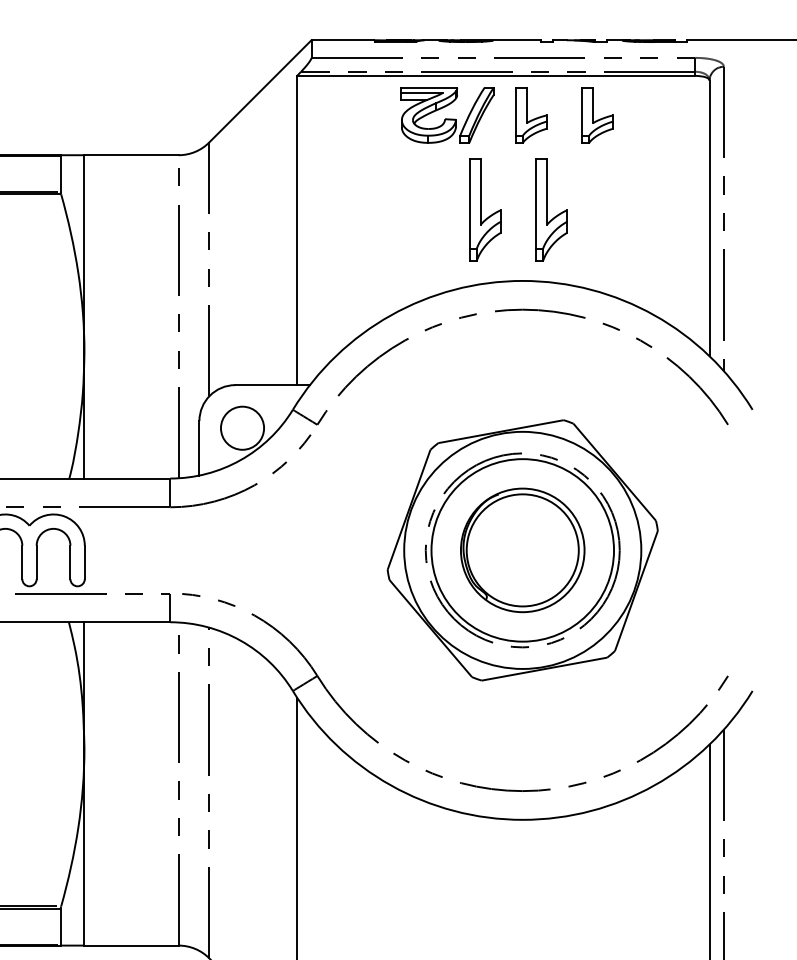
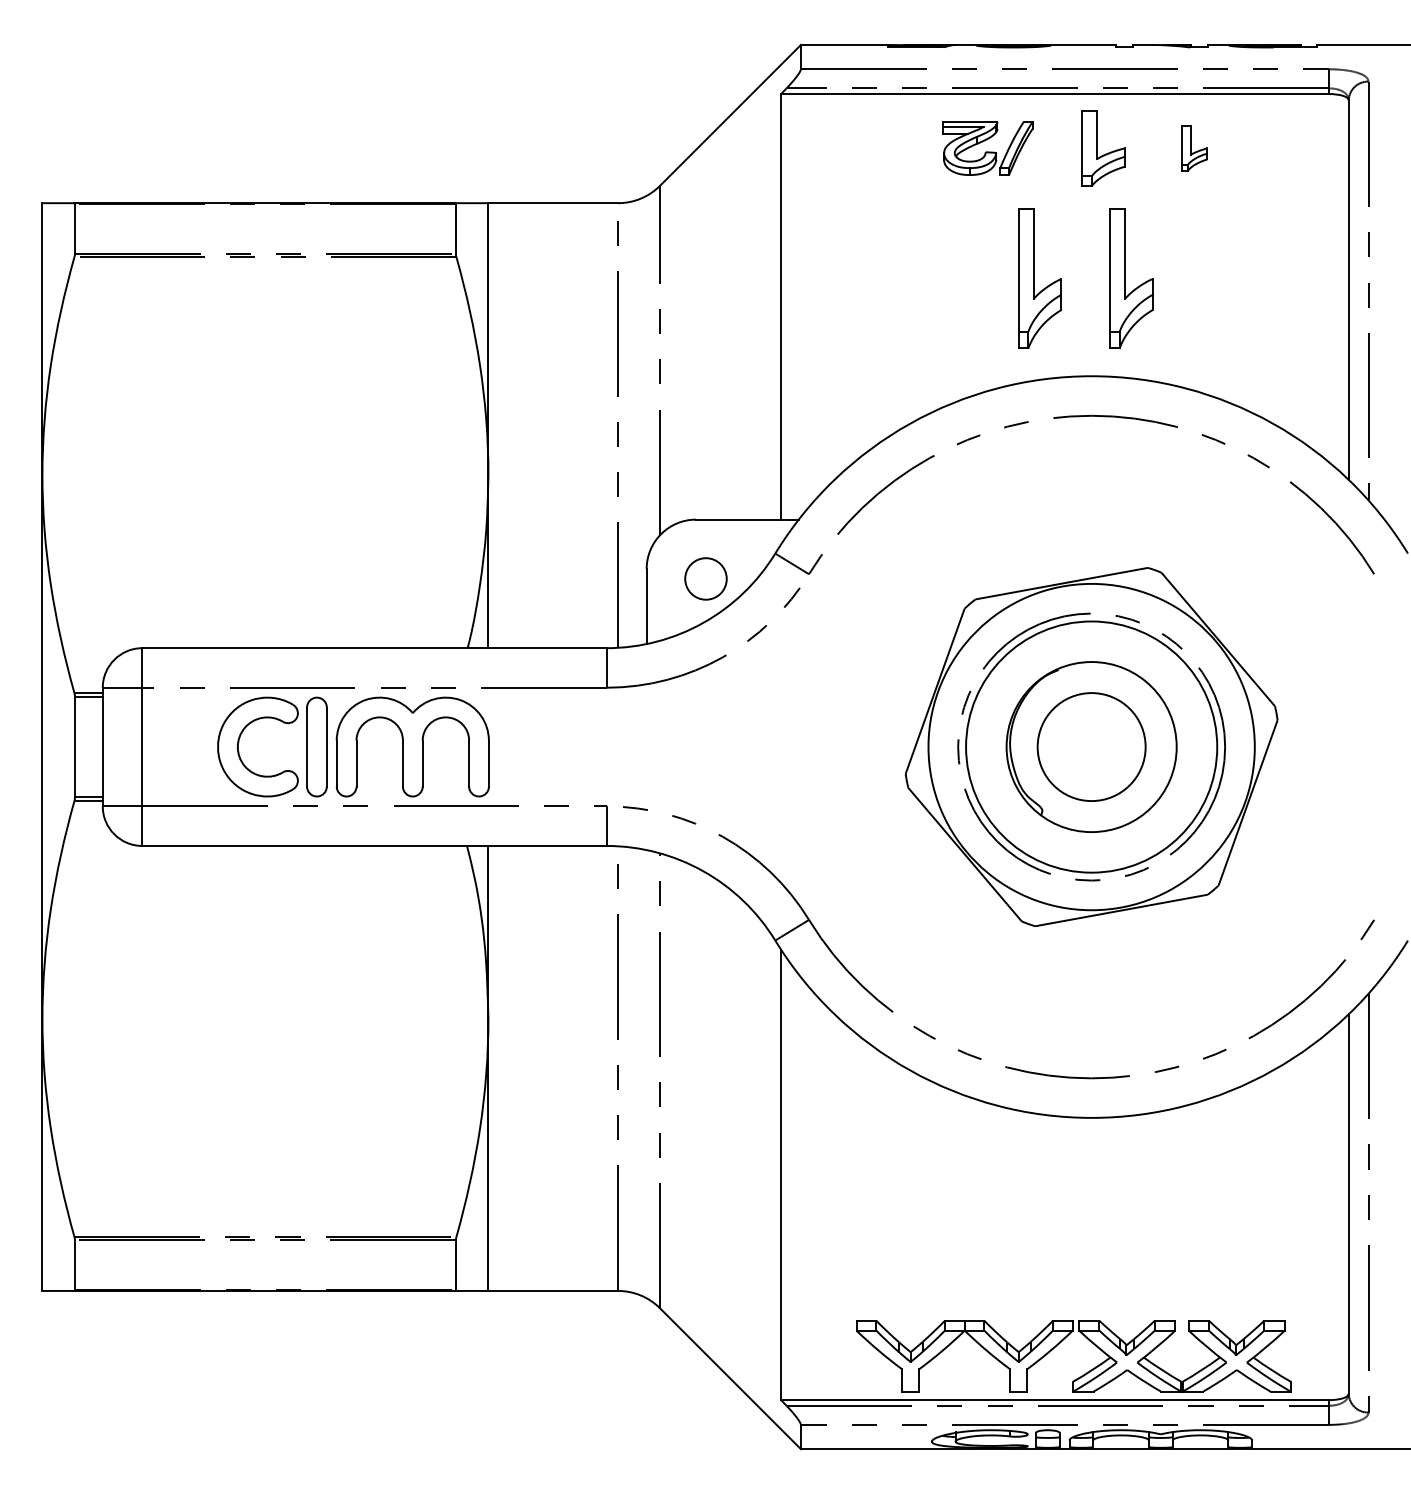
part: (447, 115) -> (987, 148), size x0.7
part: (597, 115) -> (1194, 148), size x0.6
circle: (242, 427) -> (705, 578), size x0.7
circle: (522, 549) -> (1091, 746), size x0.7

